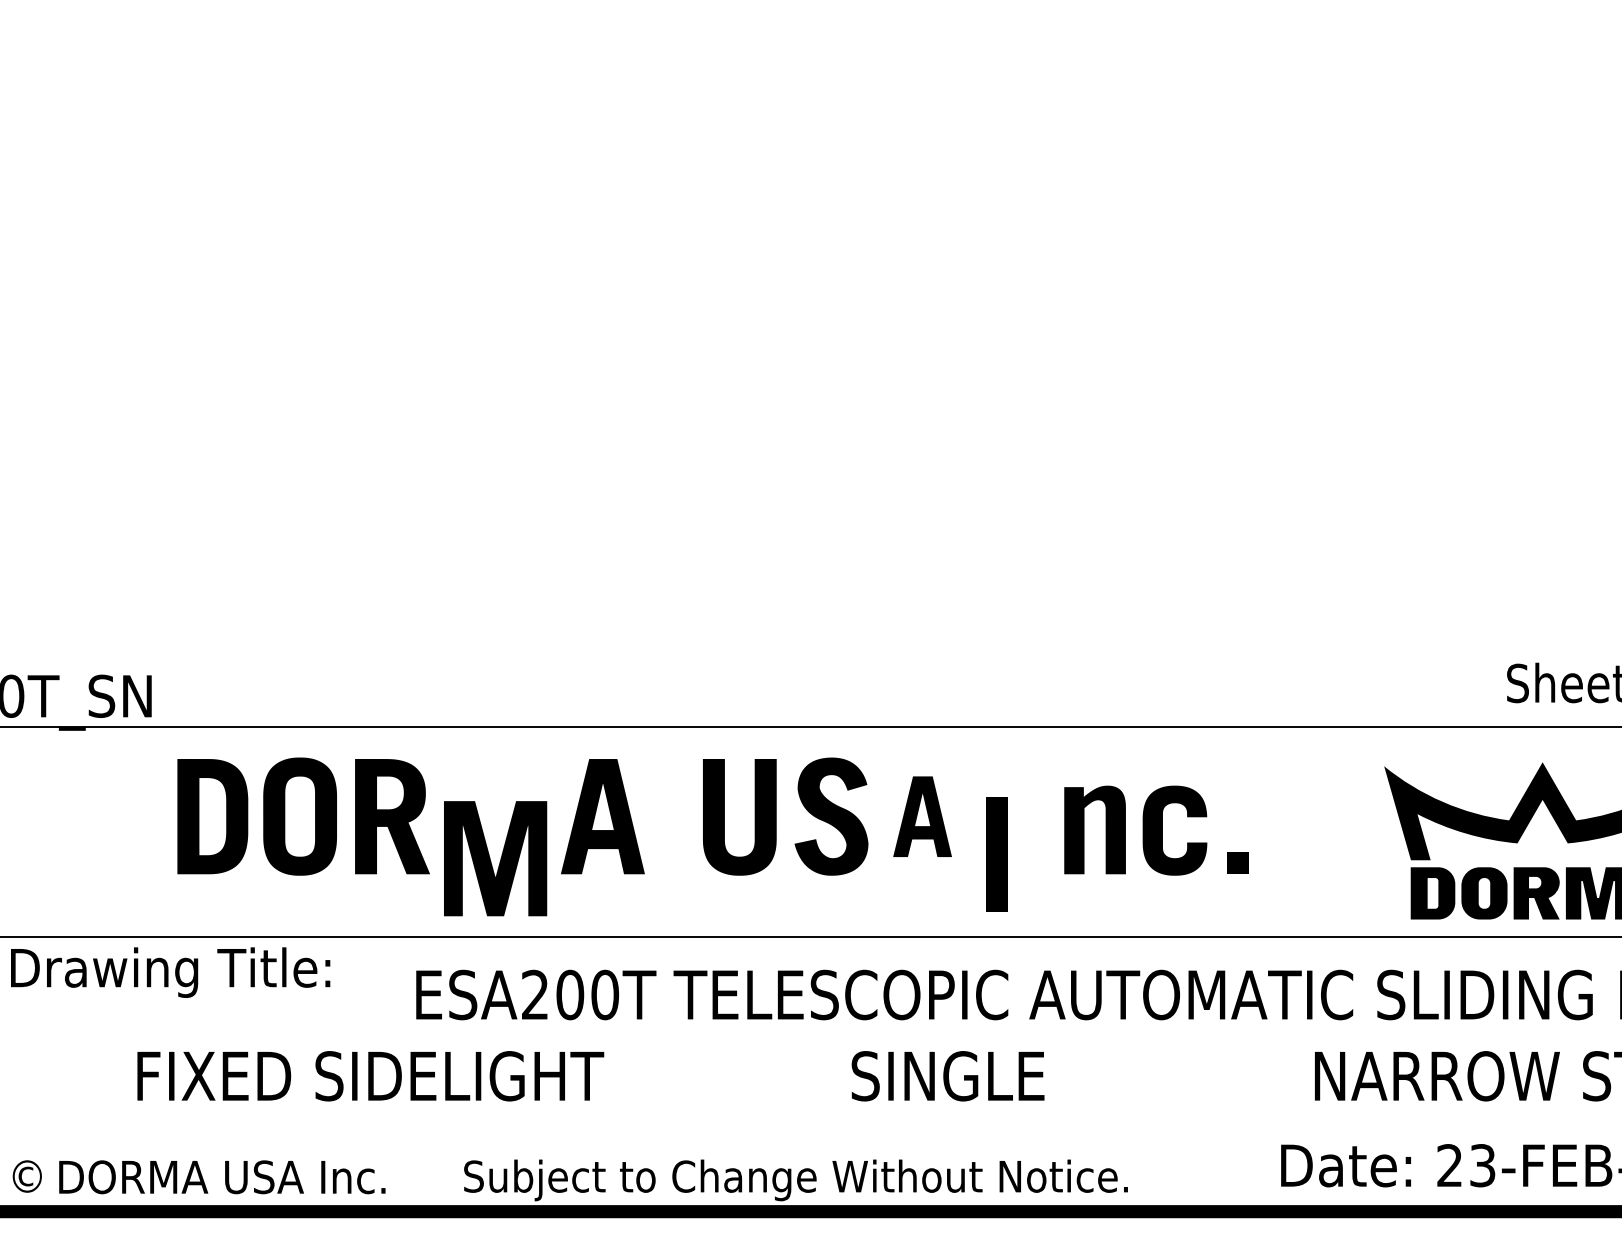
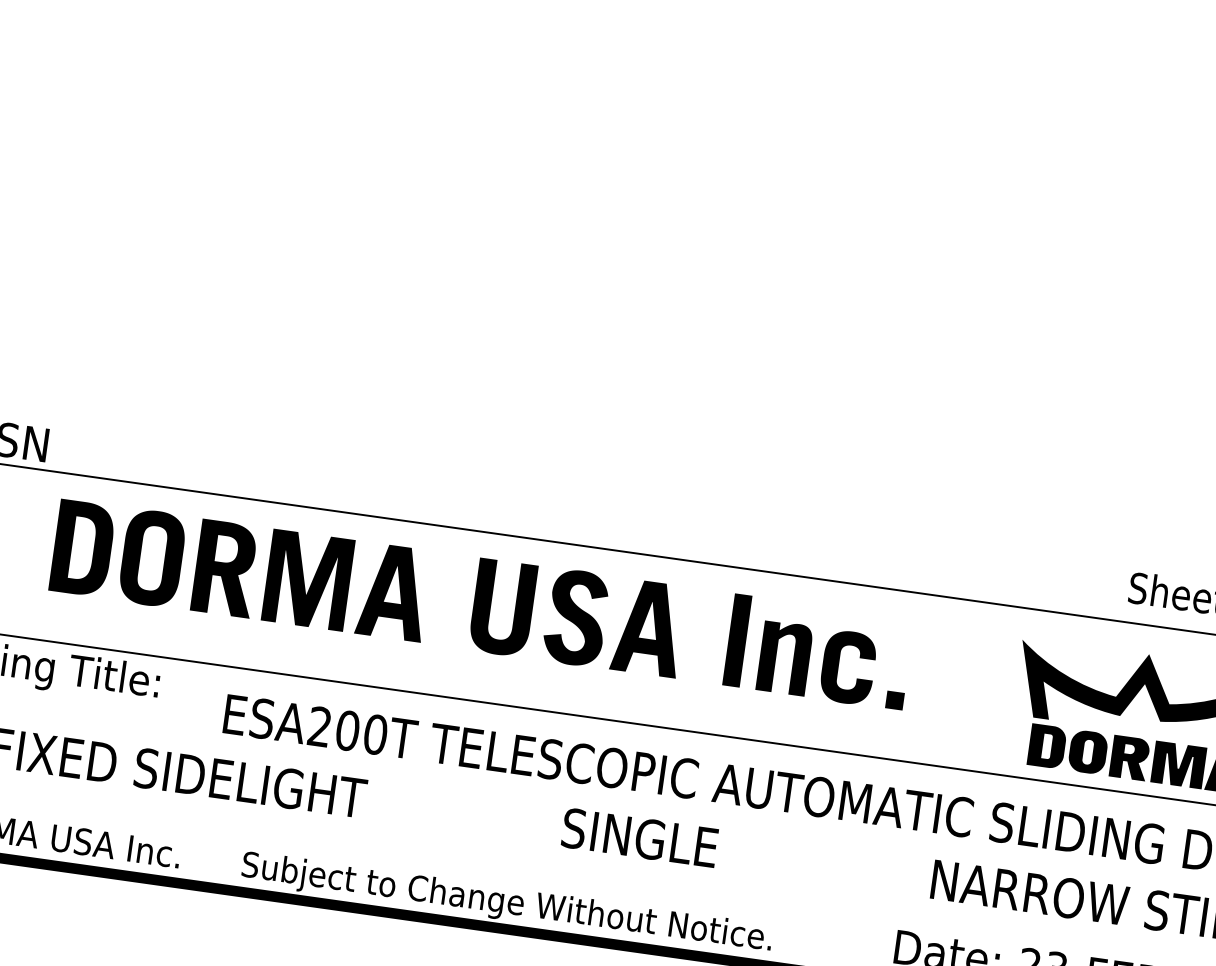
part: (922, 816) -> (648, 627), size x1.43
part: (996, 854) -> (737, 640), moved
part: (495, 858) -> (308, 580), moved

